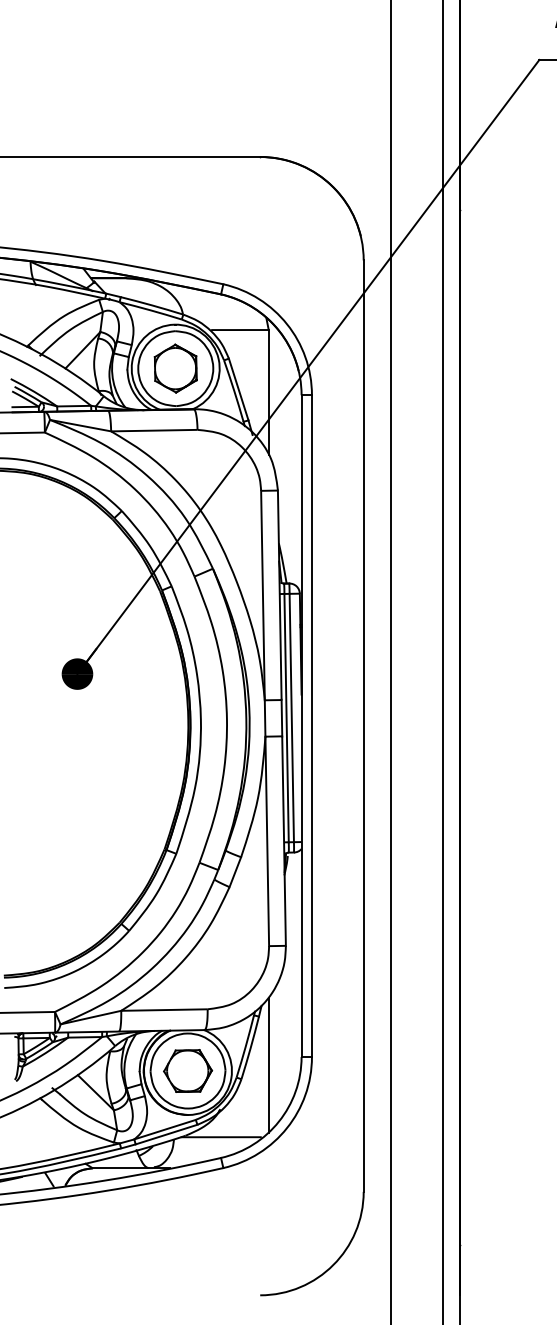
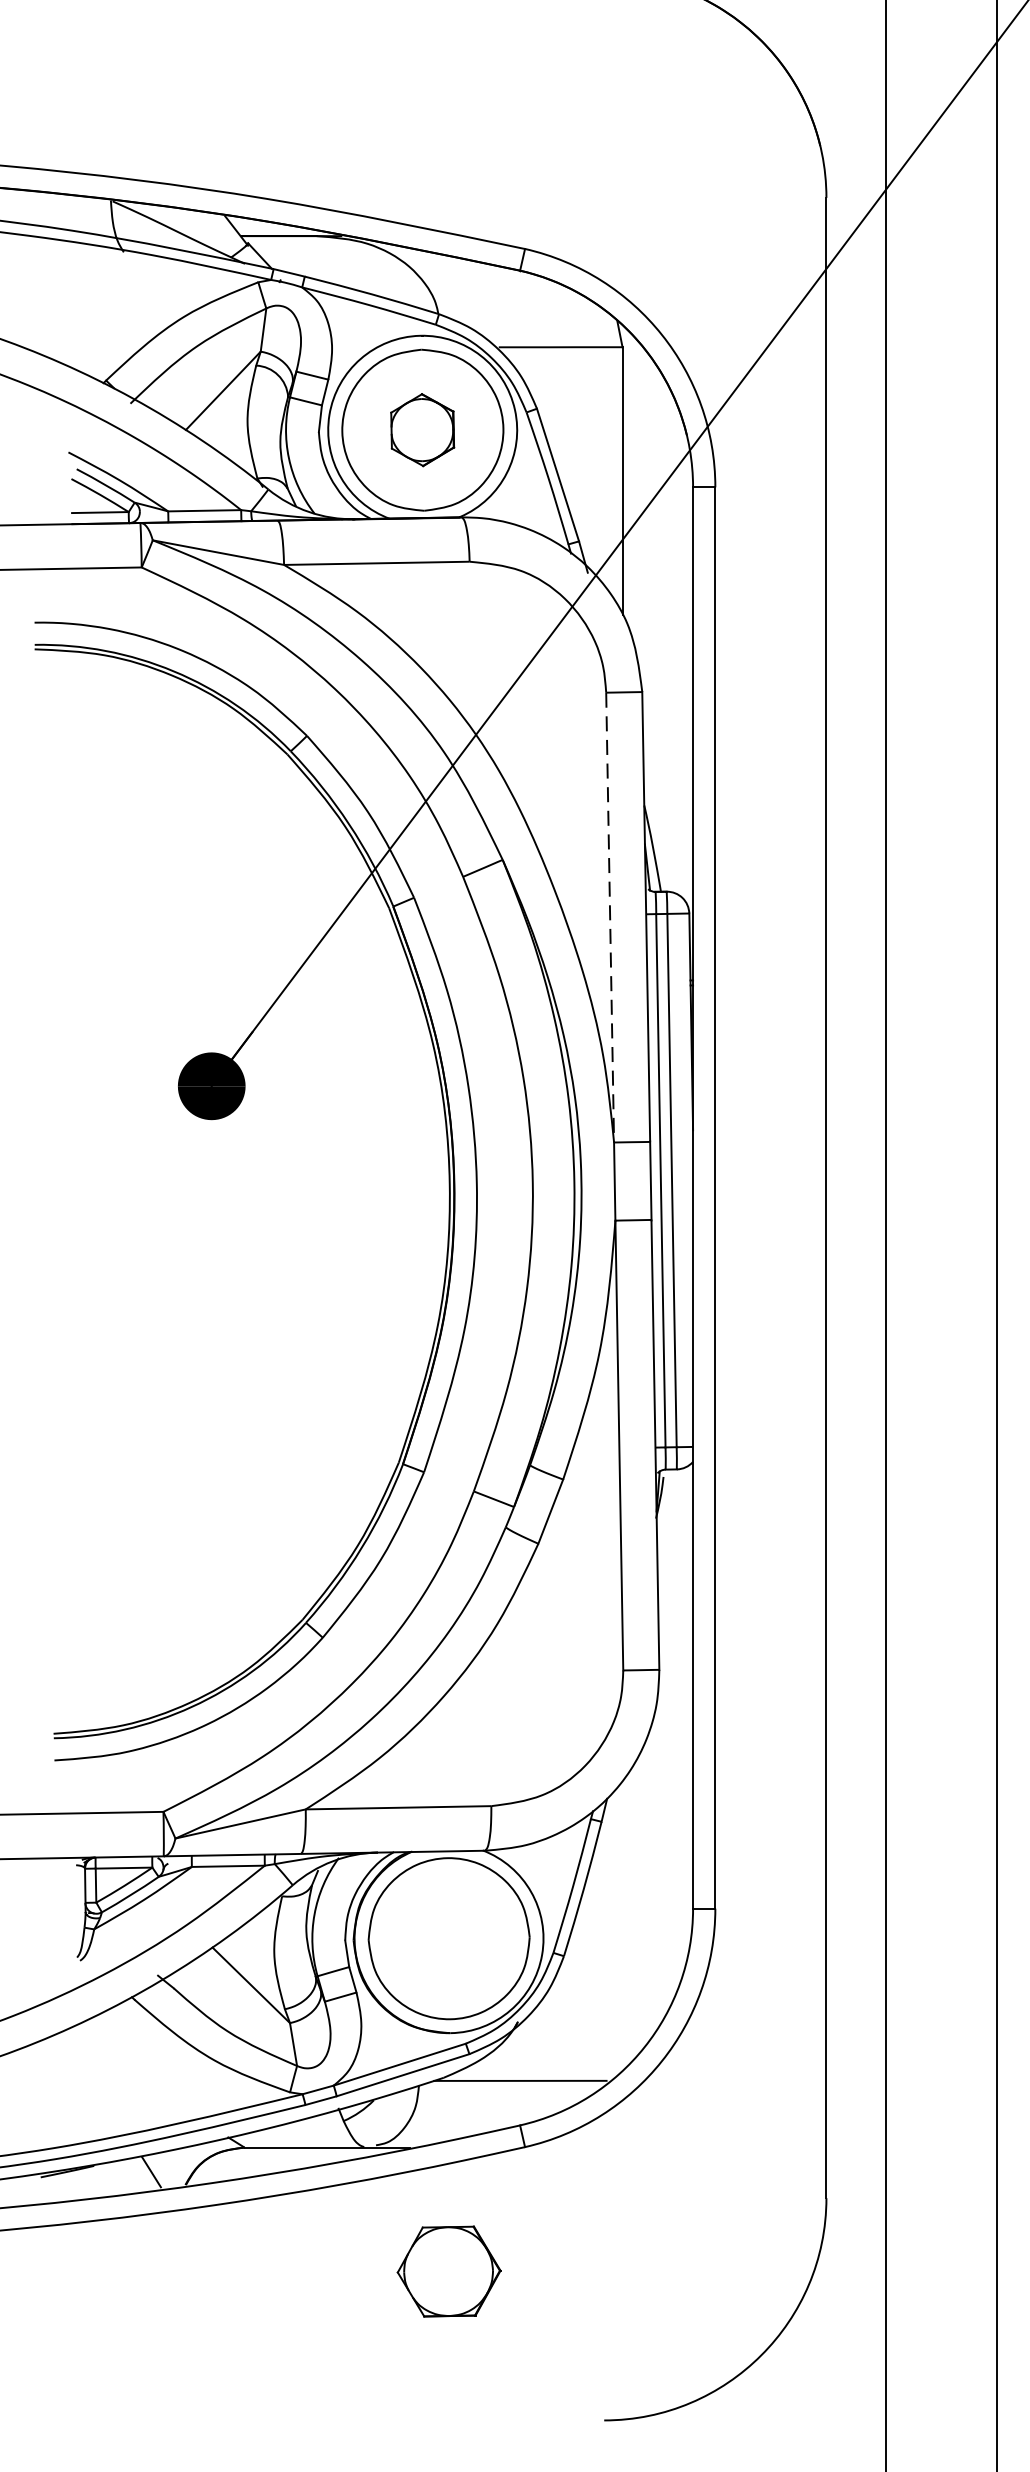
part: (175, 368) -> (422, 429), size x0.7
line: (262, 595) -> (609, 917), solid -> dashed
line: (268, 1064) -> (621, 1924), removed
part: (188, 1070) -> (450, 2270), moved

